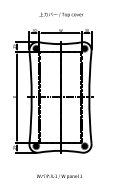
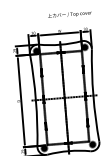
text: (60, 14) -> (68, 14), moved

